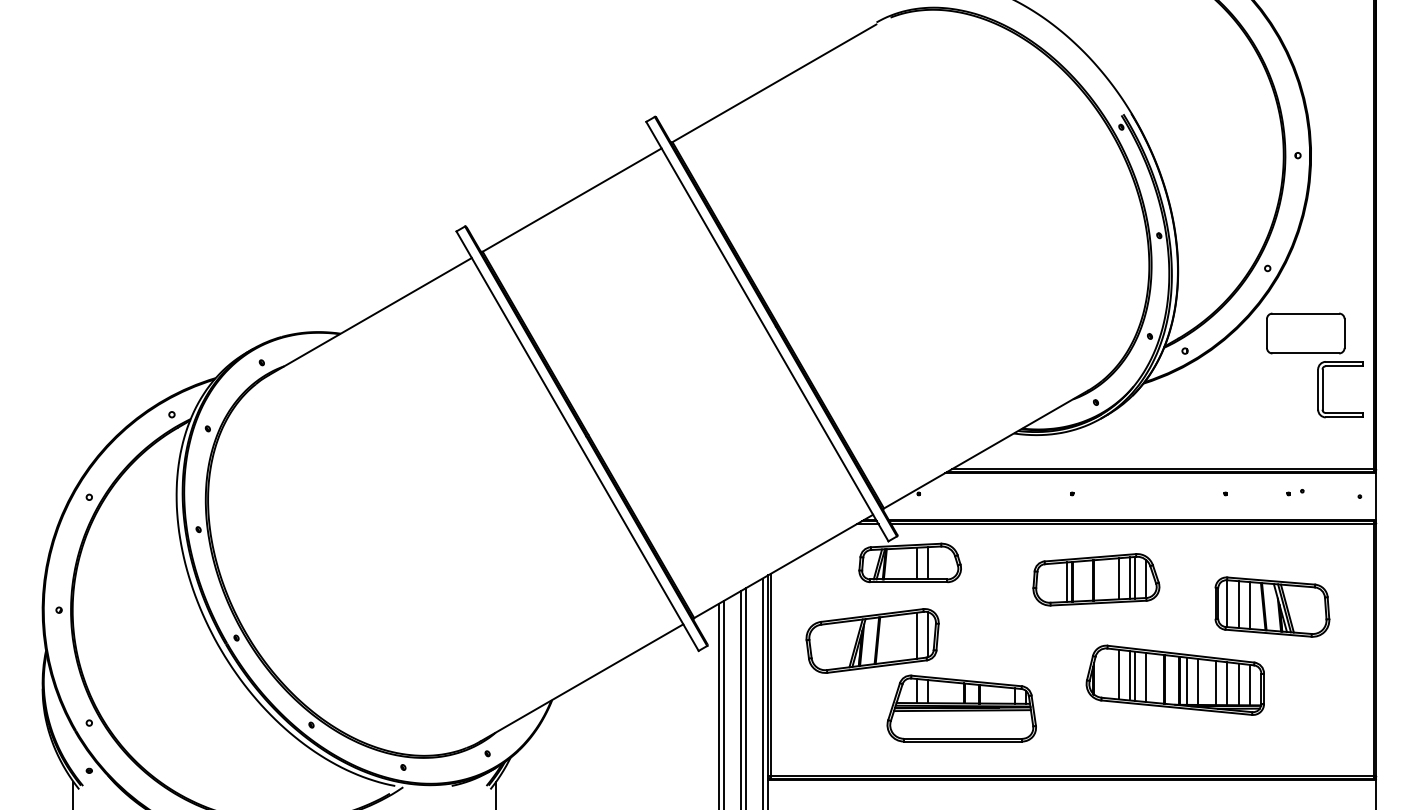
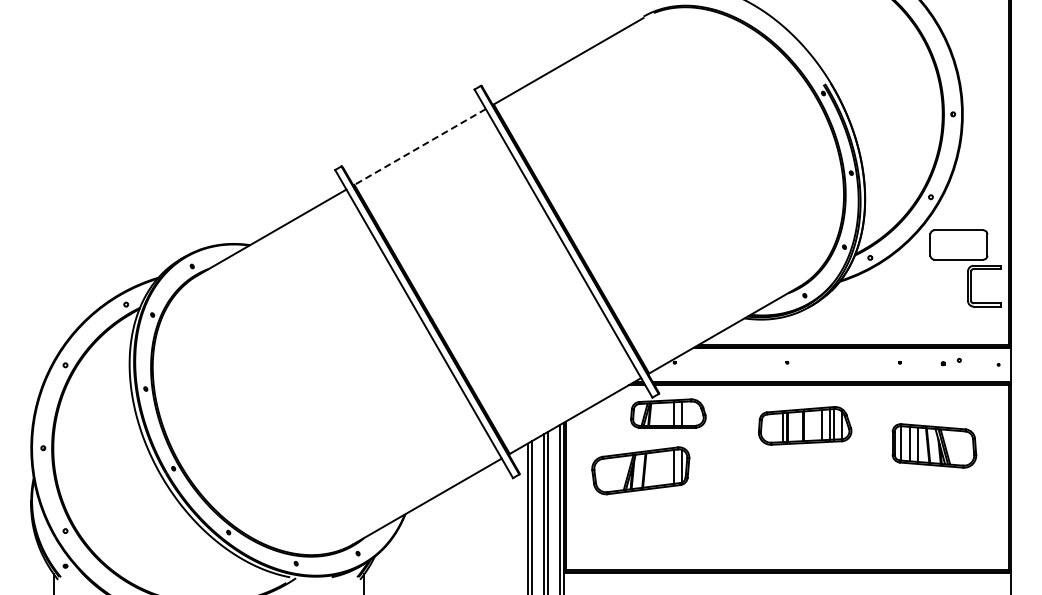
line: (572, 200) -> (420, 147), solid -> dashed
part: (1295, 492) -> (951, 361), size x1.6
part: (1175, 680) -> (863, 499), removed
part: (960, 708) -> (705, 520), removed

